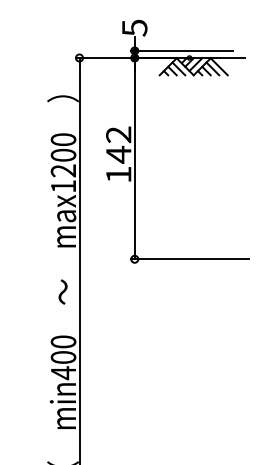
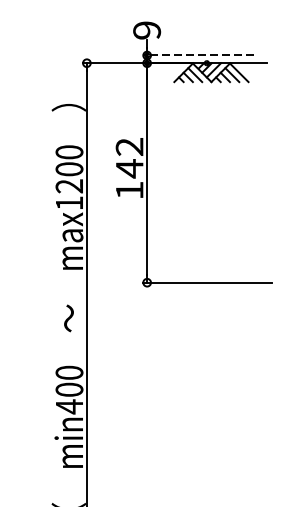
text: (134, 27) -> (146, 29), 5 -> 9
line: (181, 50) -> (198, 55), solid -> dashed

